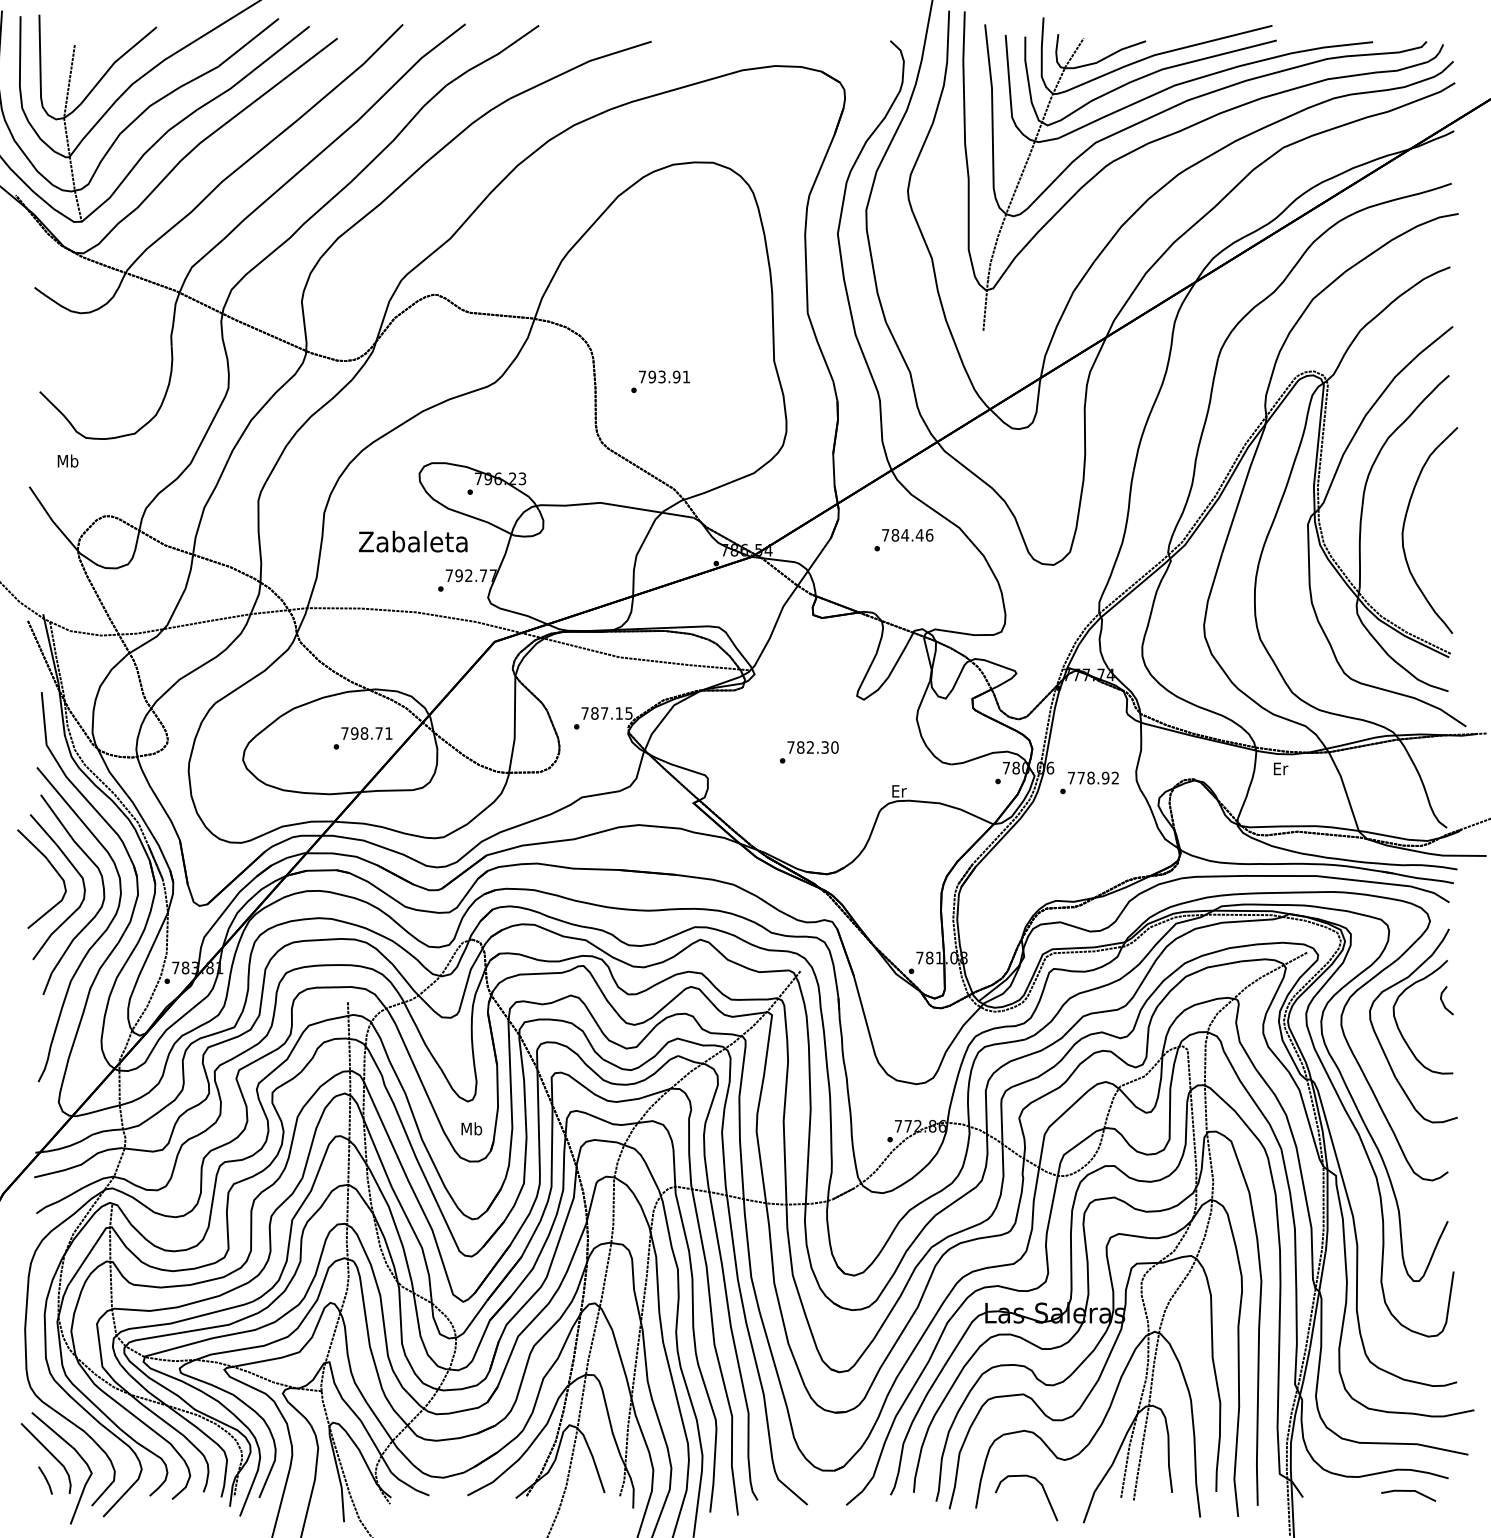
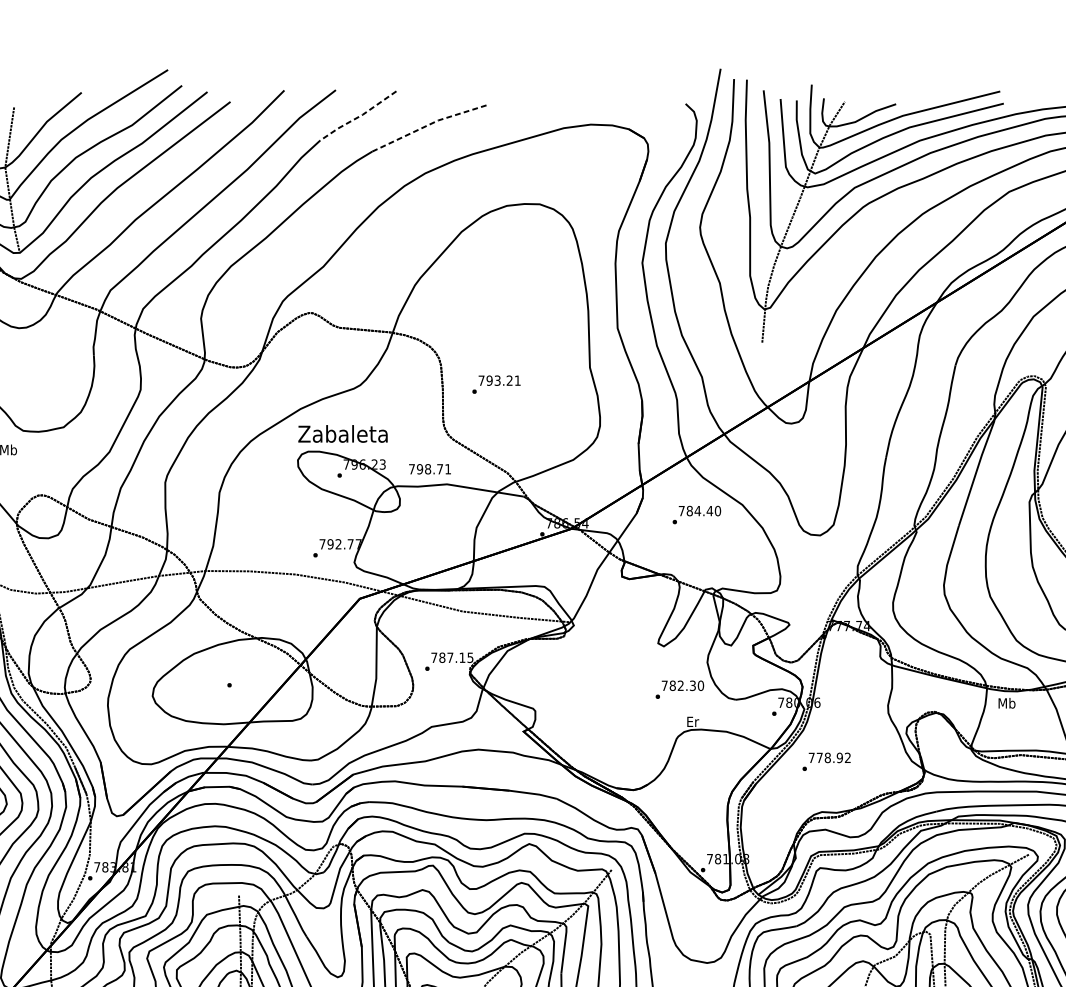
line: (493, 56) -> (358, 116), solid -> dashed
line: (580, 65) -> (430, 124), solid -> dashed
text: (676, 376) -> (509, 380), 793.91 -> 793.21
text: (929, 535) -> (717, 511), 784.46 -> 784.40
text: (413, 541) -> (343, 433), moved
text: (366, 733) -> (429, 469), moved
text: (809, 752) -> (680, 689), moved
text: (1280, 768) -> (1006, 703), Er -> Mb
text: (1089, 782) -> (826, 761), moved

